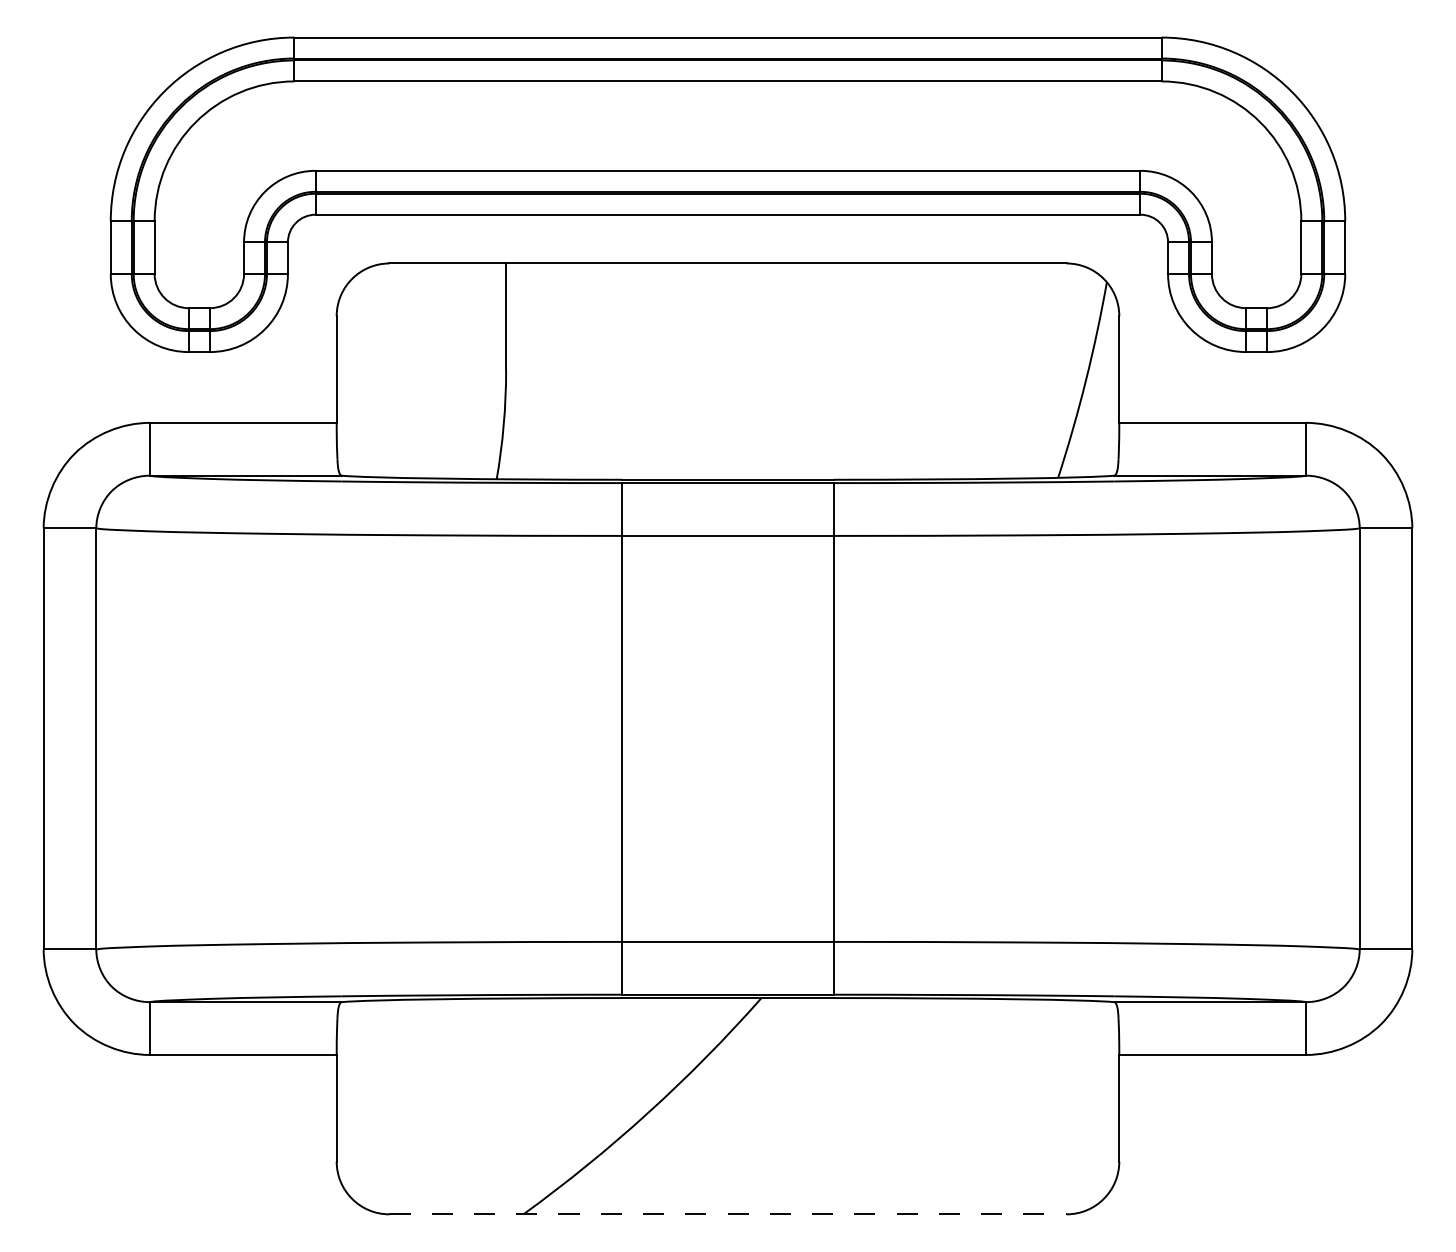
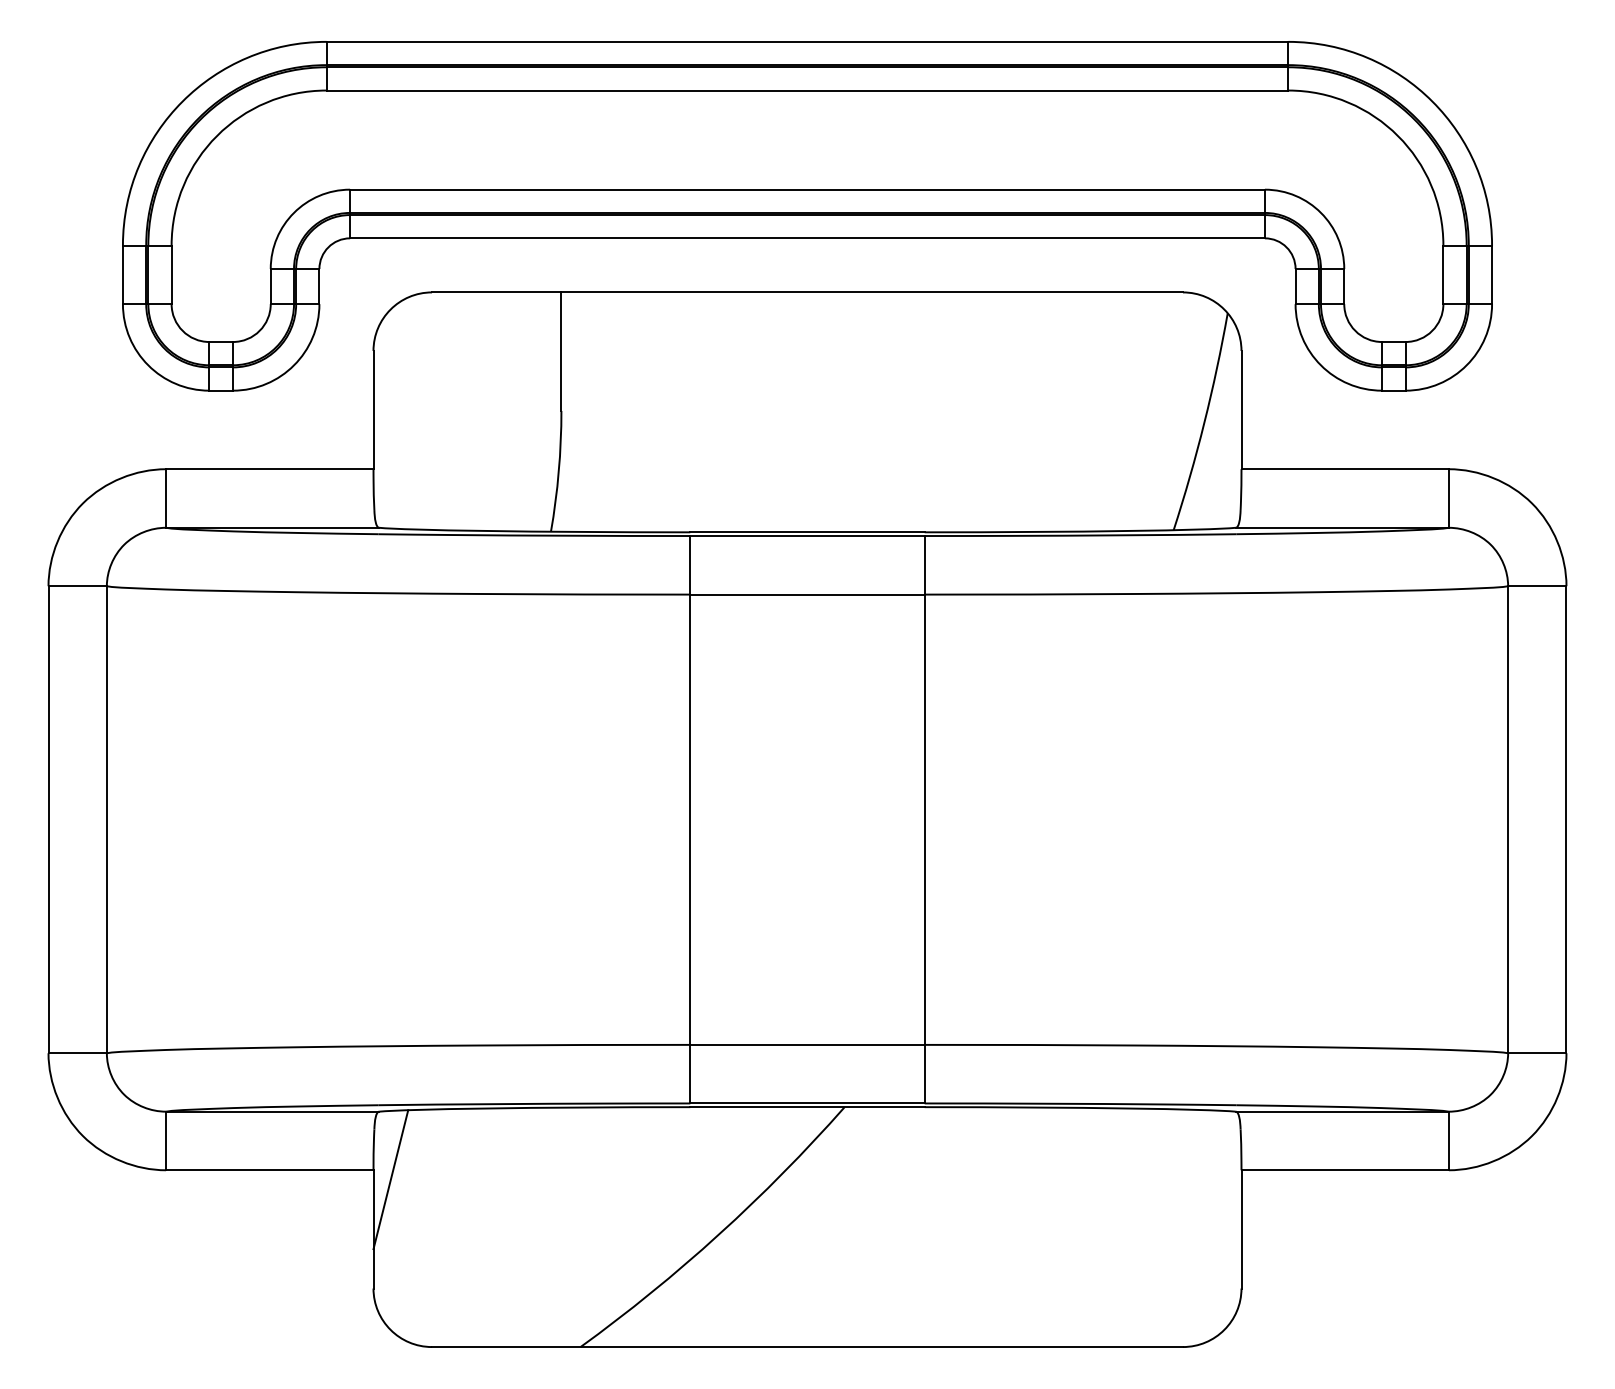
line: (352, 1063) -> (391, 1179), added
line: (727, 1214) -> (806, 1347), dashed -> solid

